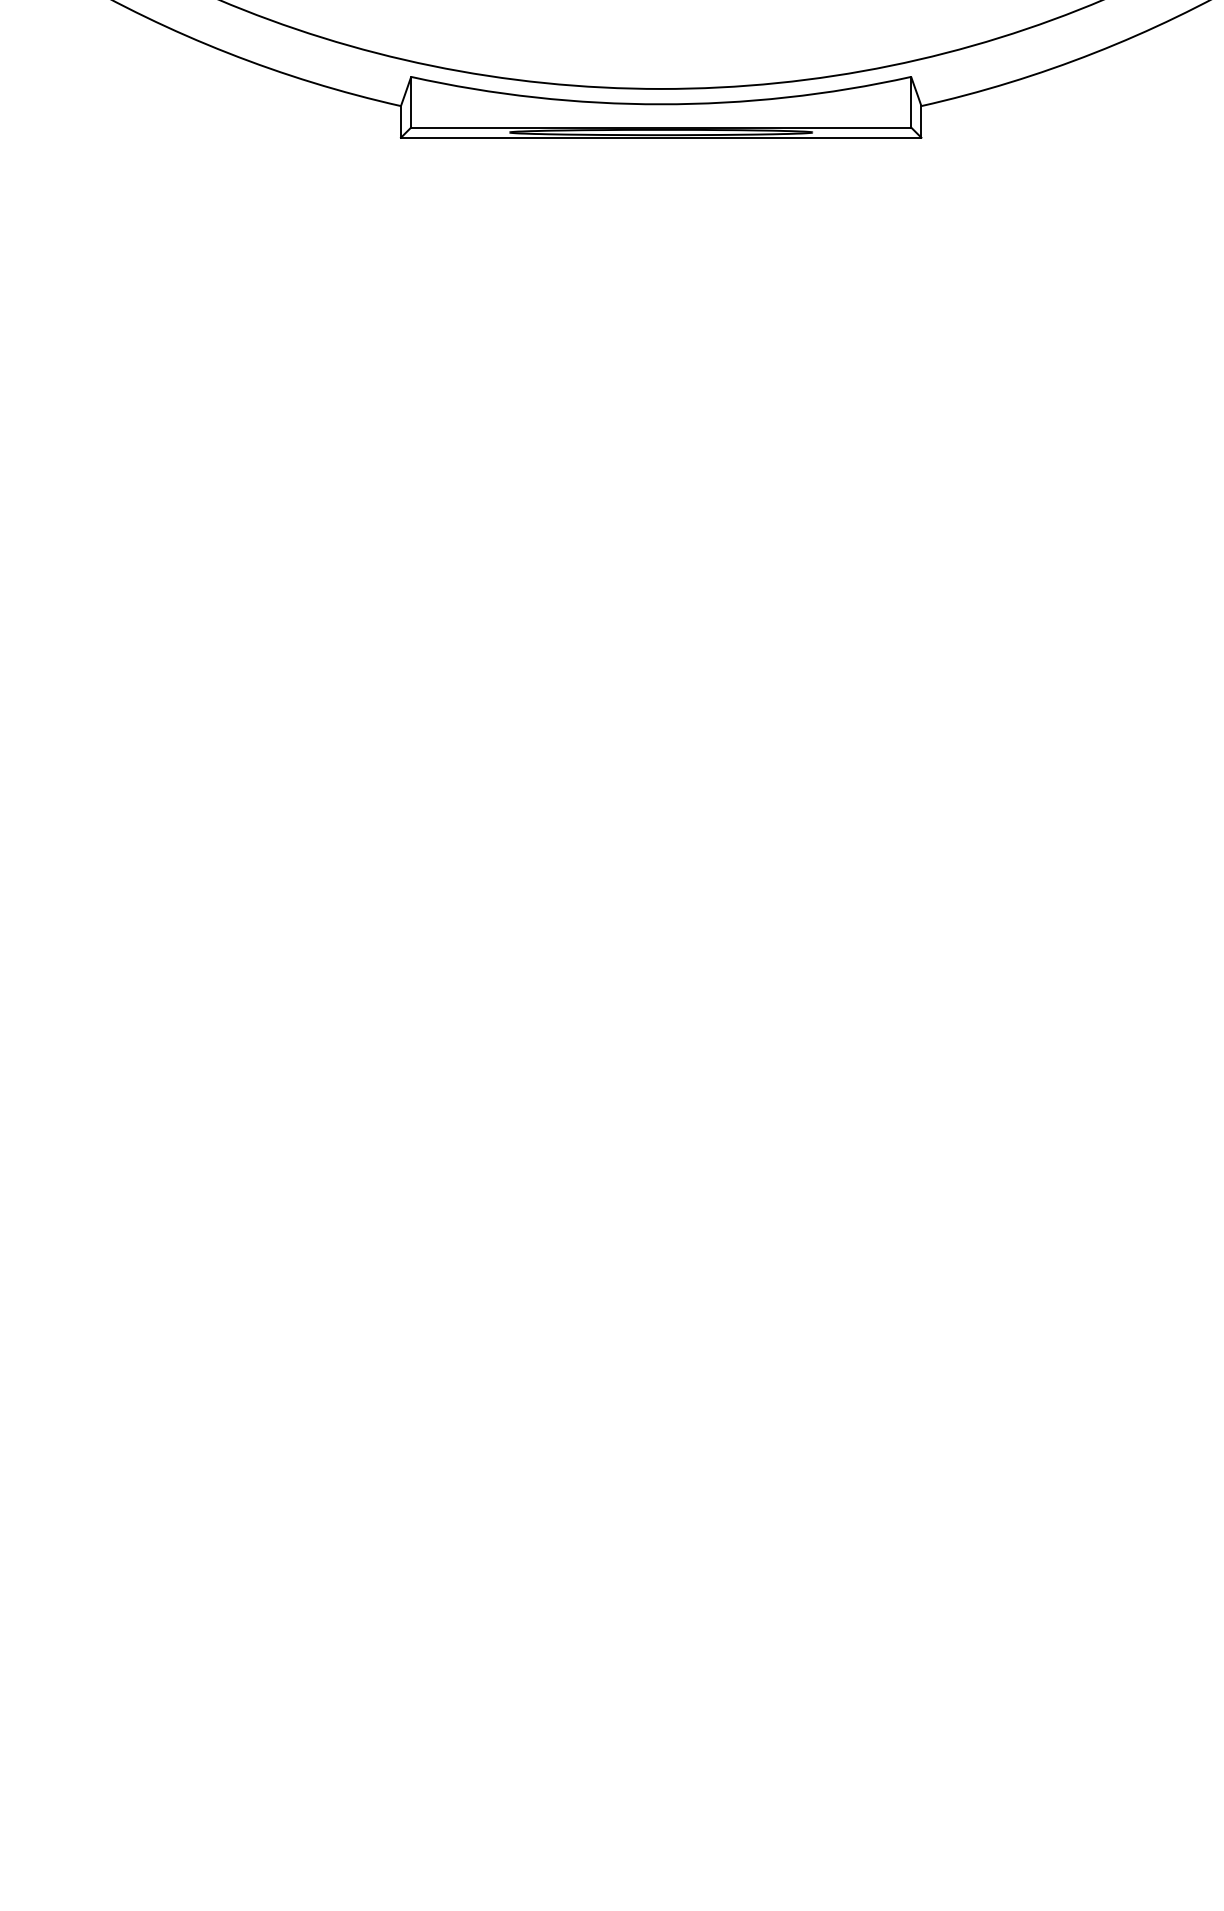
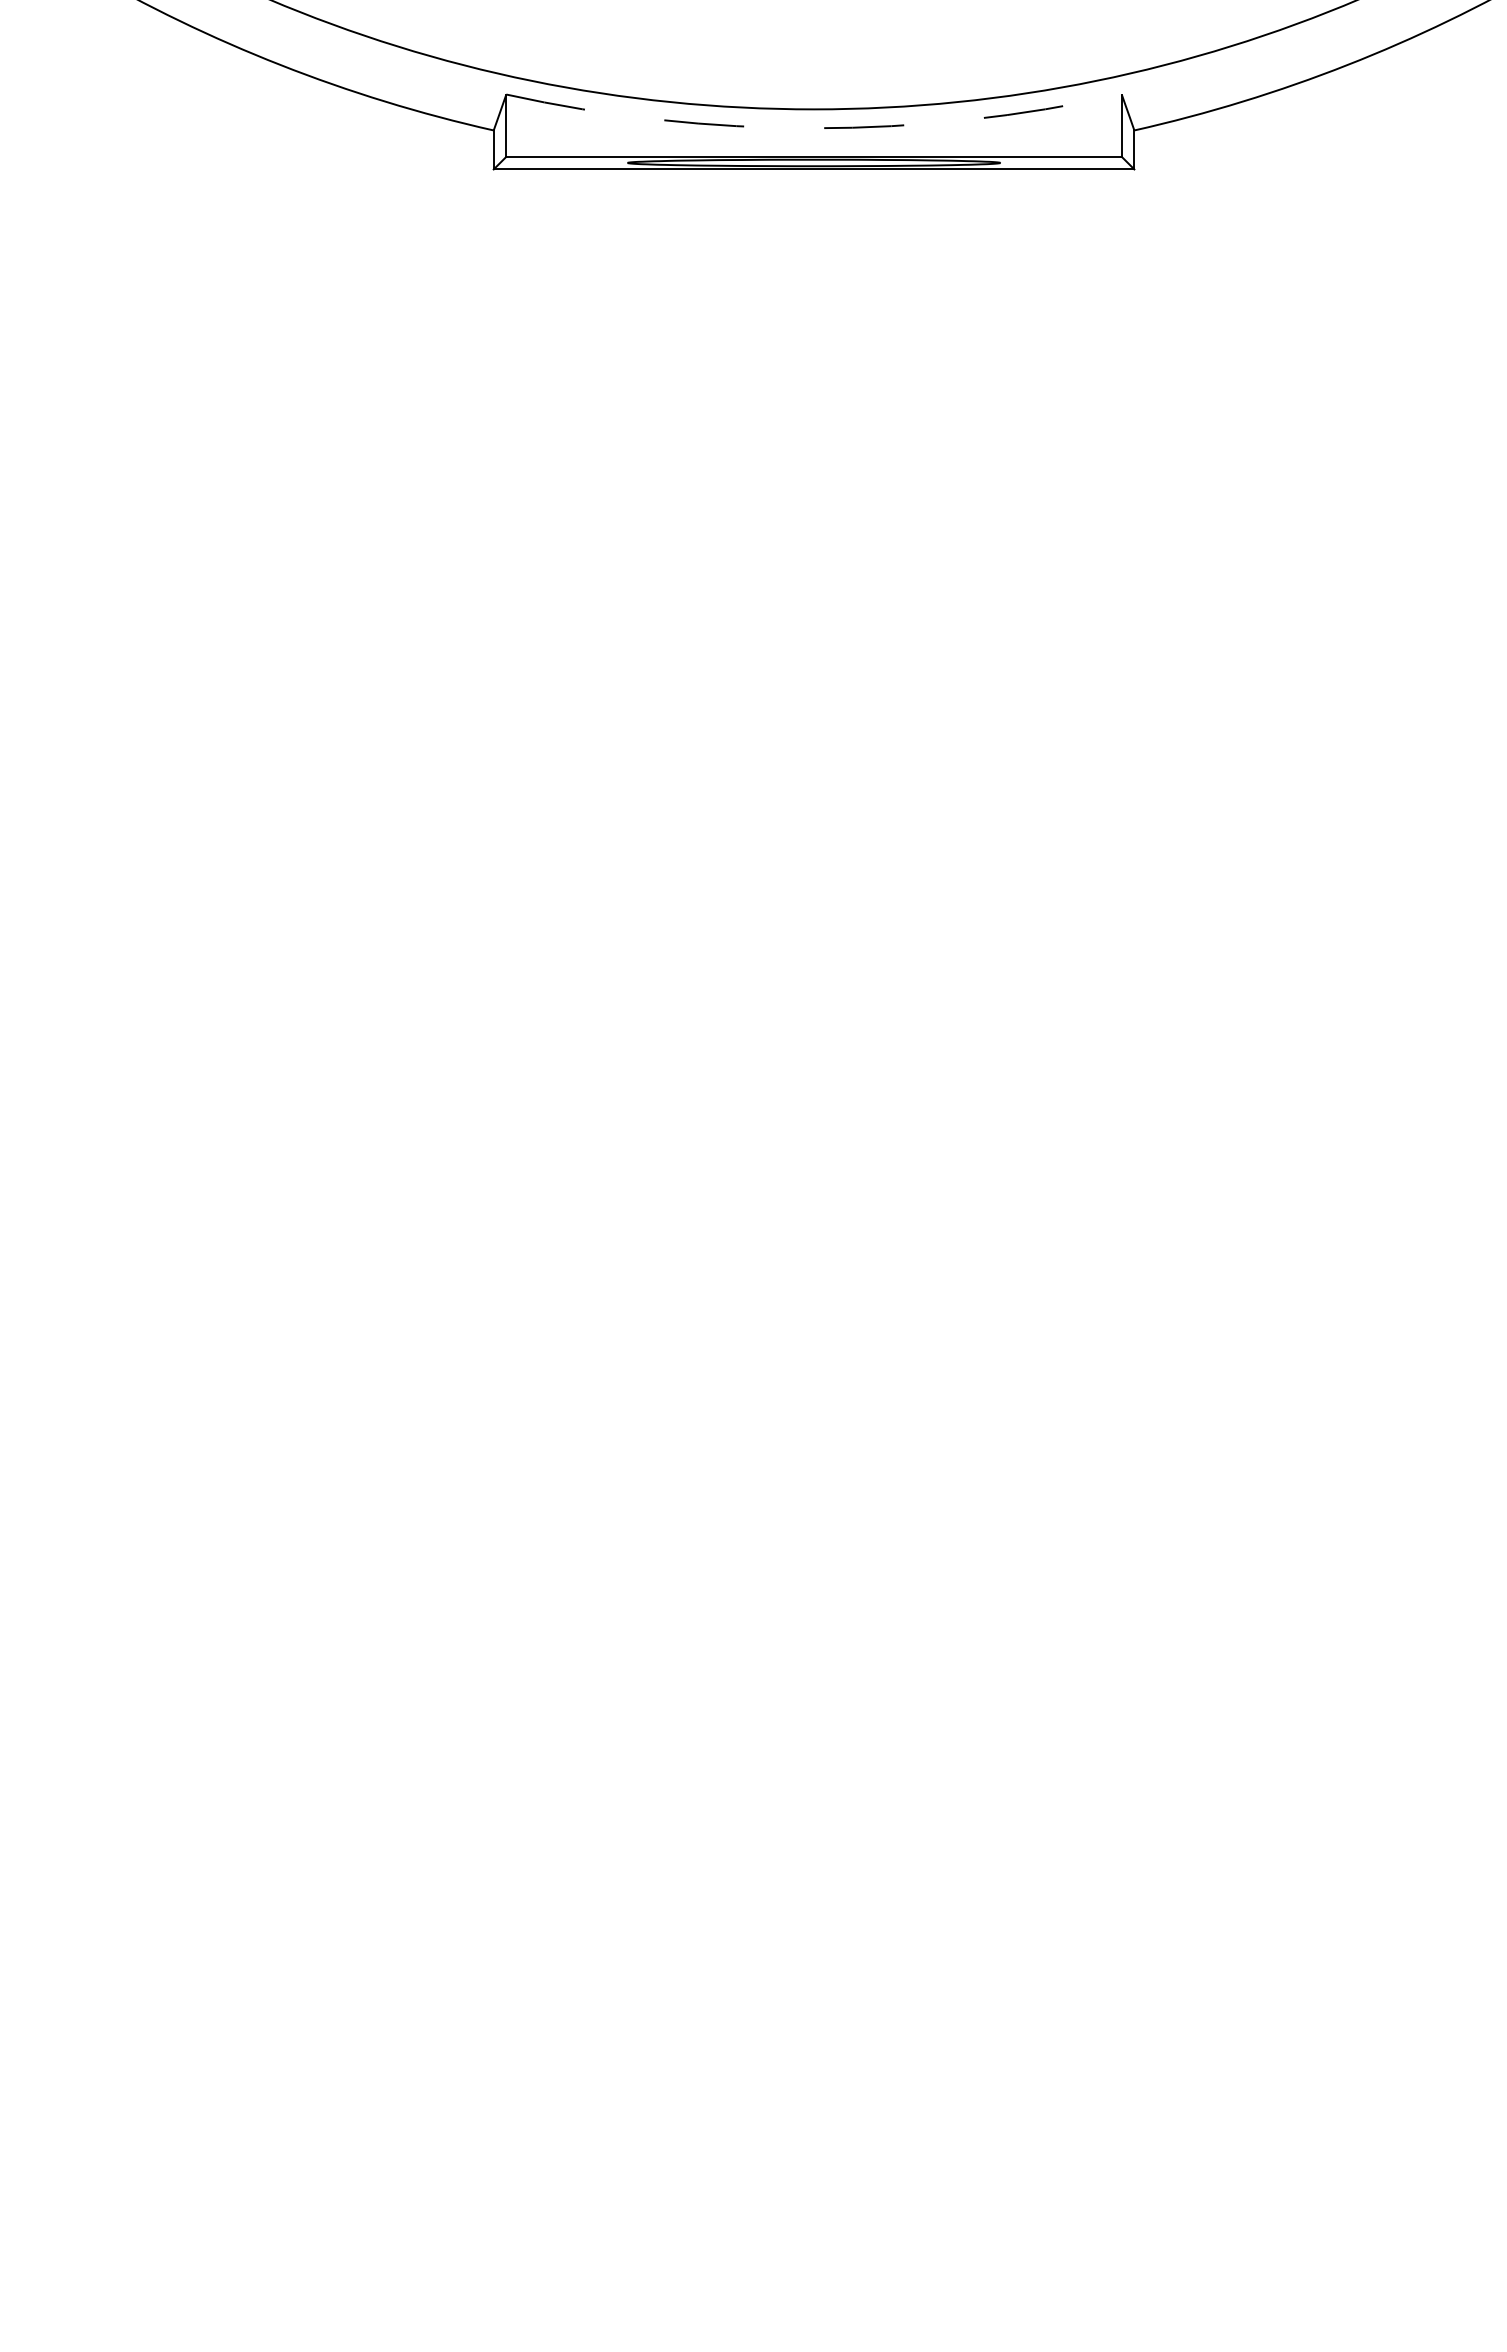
arc: (661, 104) -> (814, 128), solid -> dashed

